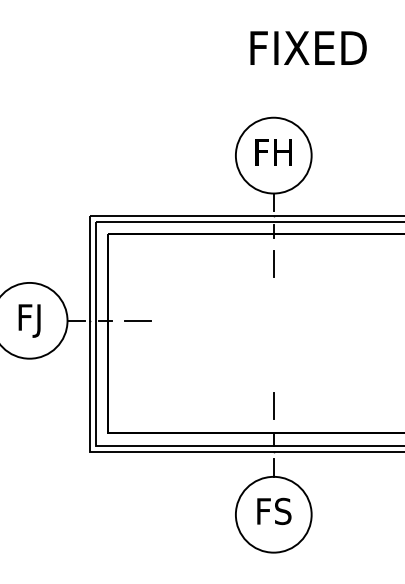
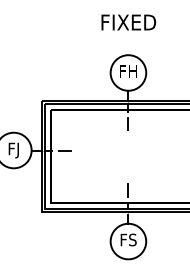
text: (307, 48) -> (128, 22), moved

